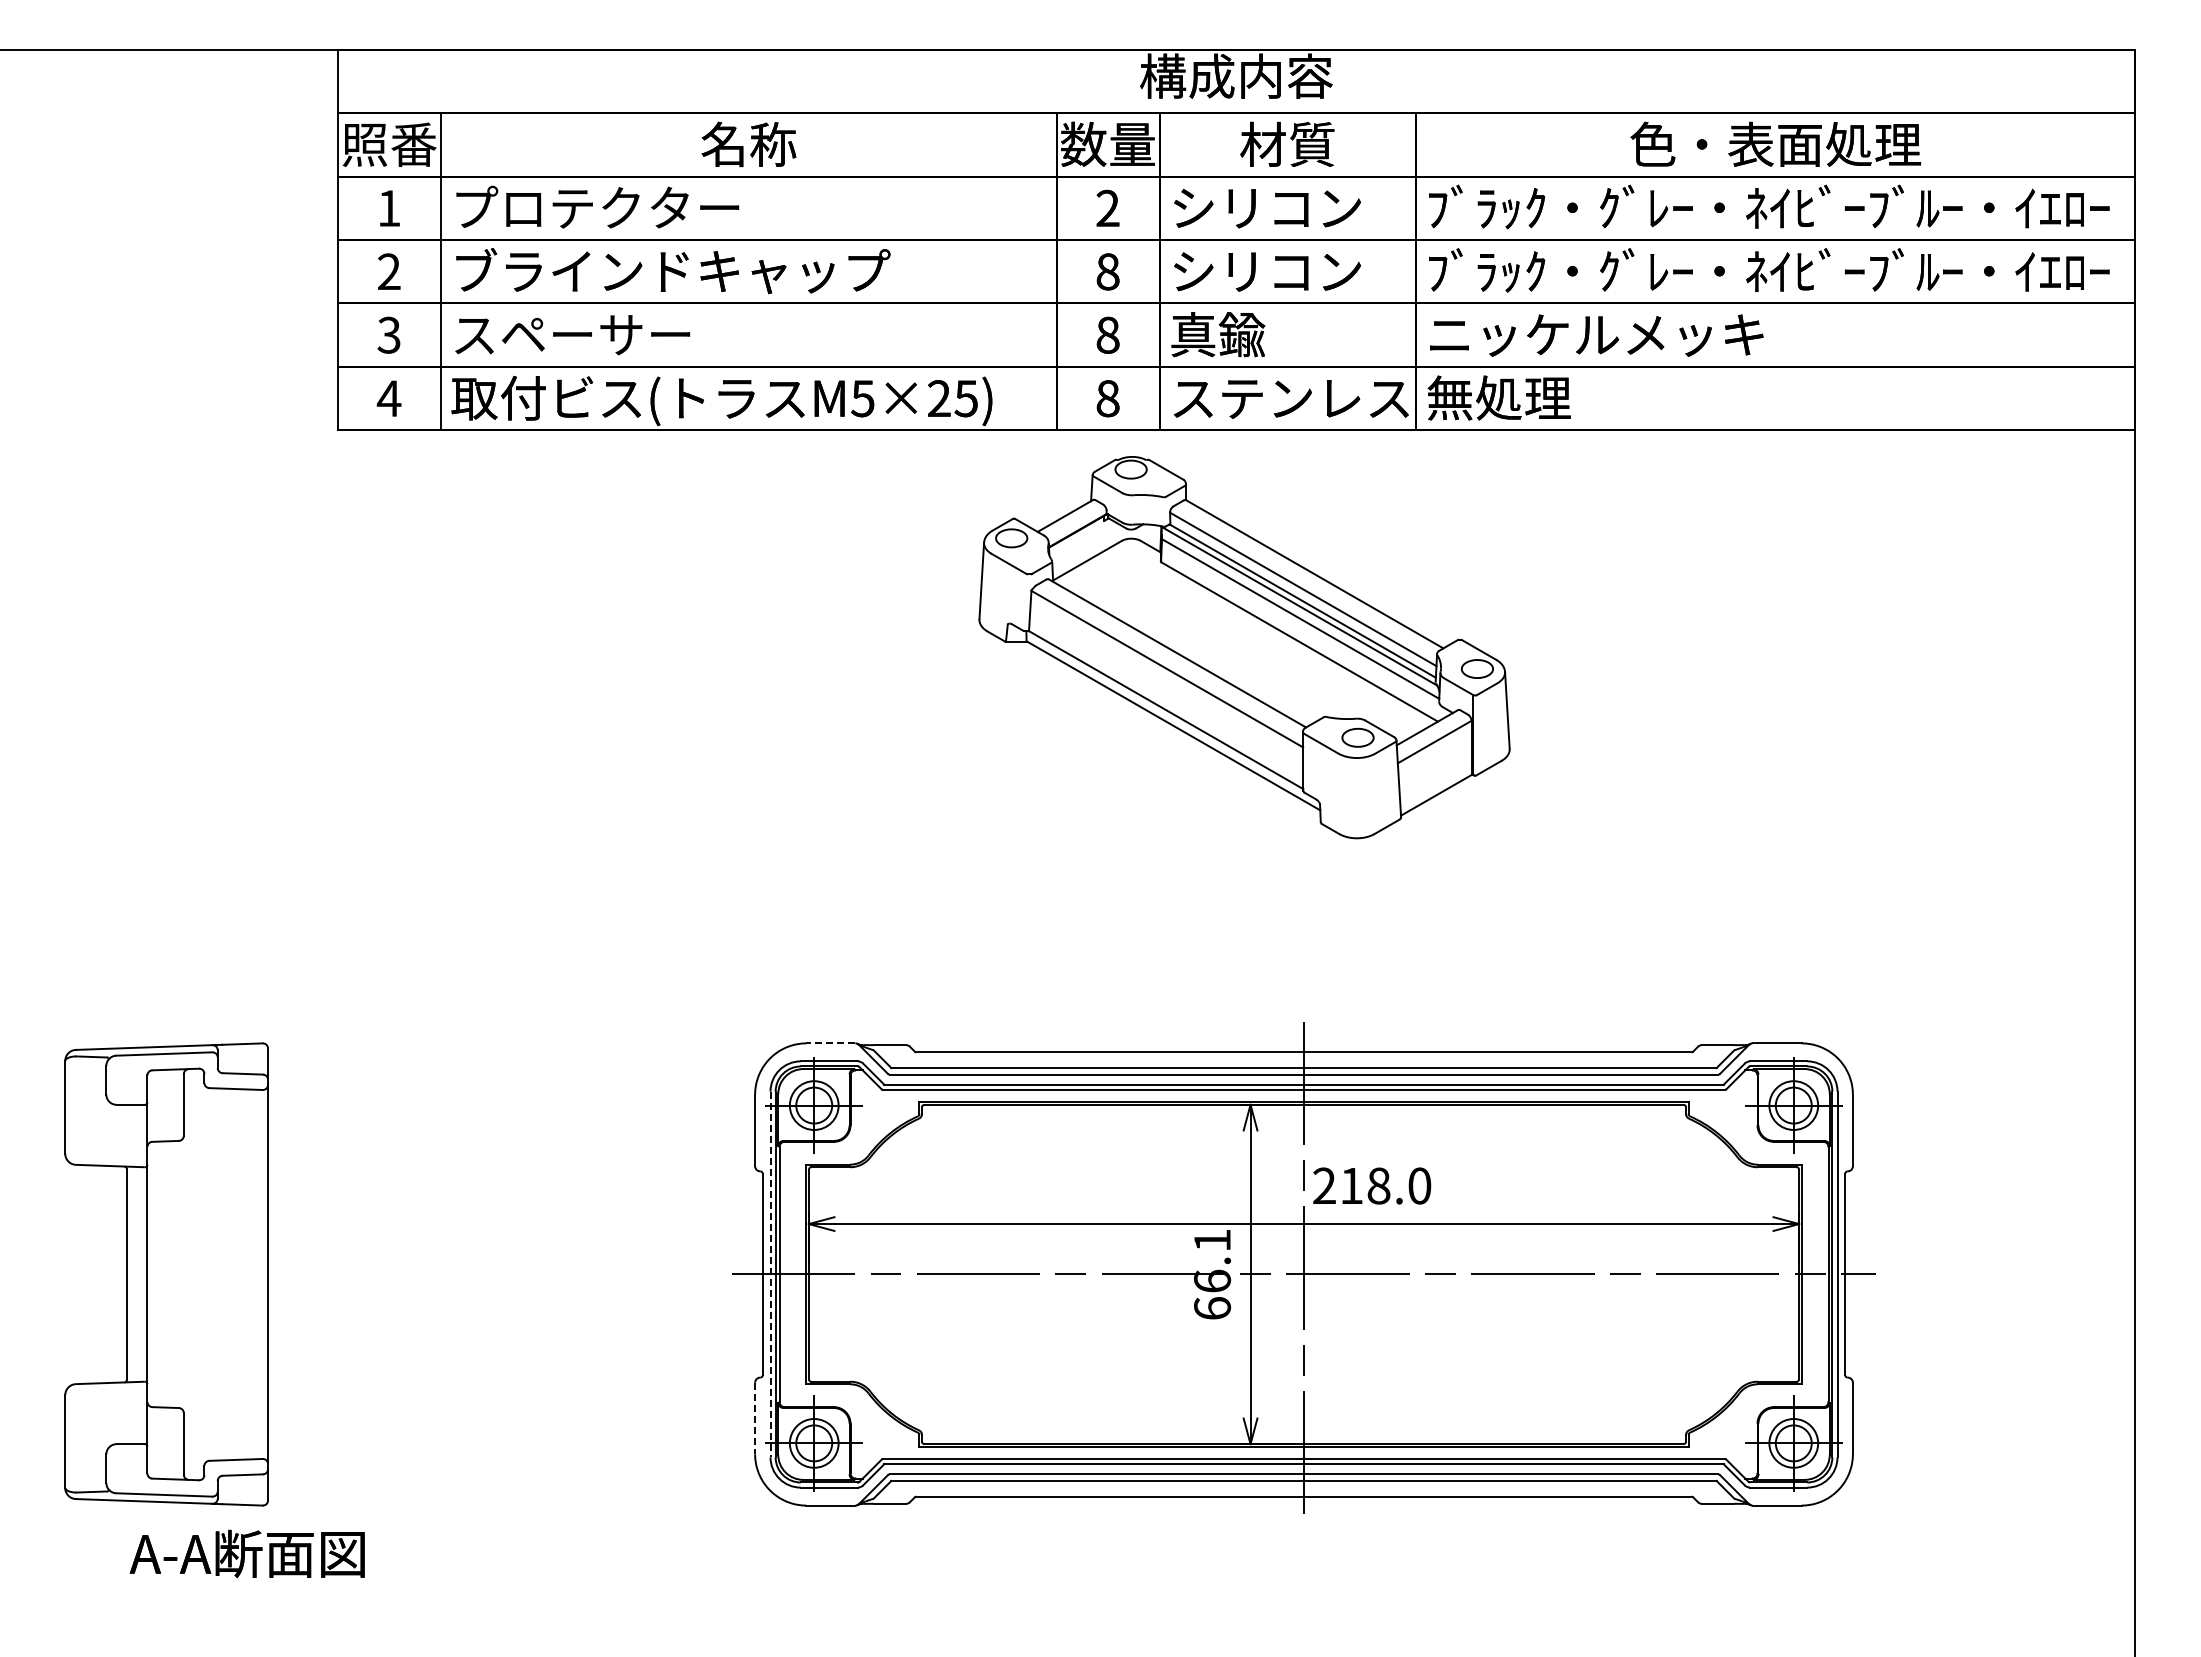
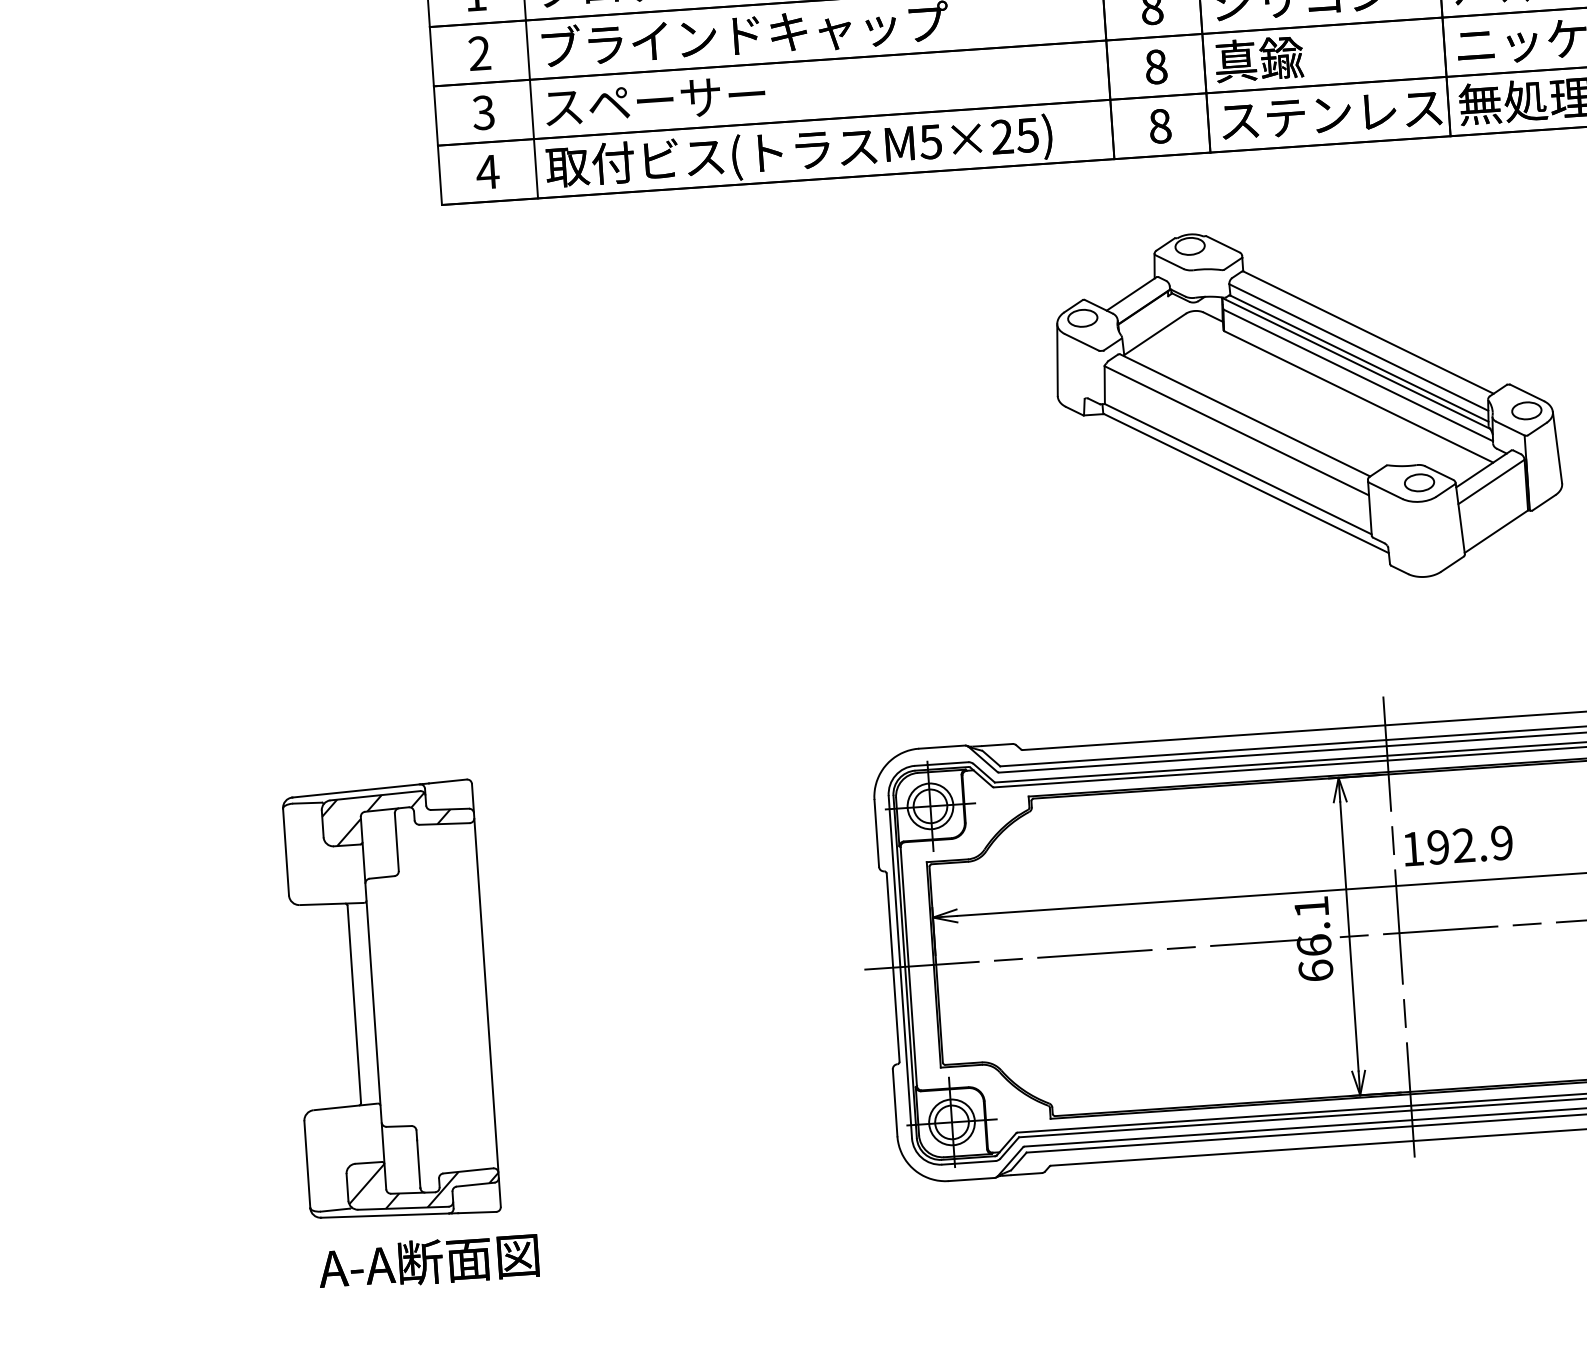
part: (1244, 647) -> (1307, 405), moved
line: (830, 1043) -> (941, 747), dashed -> solid
text: (1372, 1185) -> (1457, 845), 218.0 -> 192.9
part: (166, 1274) -> (391, 1001), moved
line: (770, 1274) -> (900, 967), dashed -> solid
line: (755, 1418) -> (895, 1102), dashed -> solid

